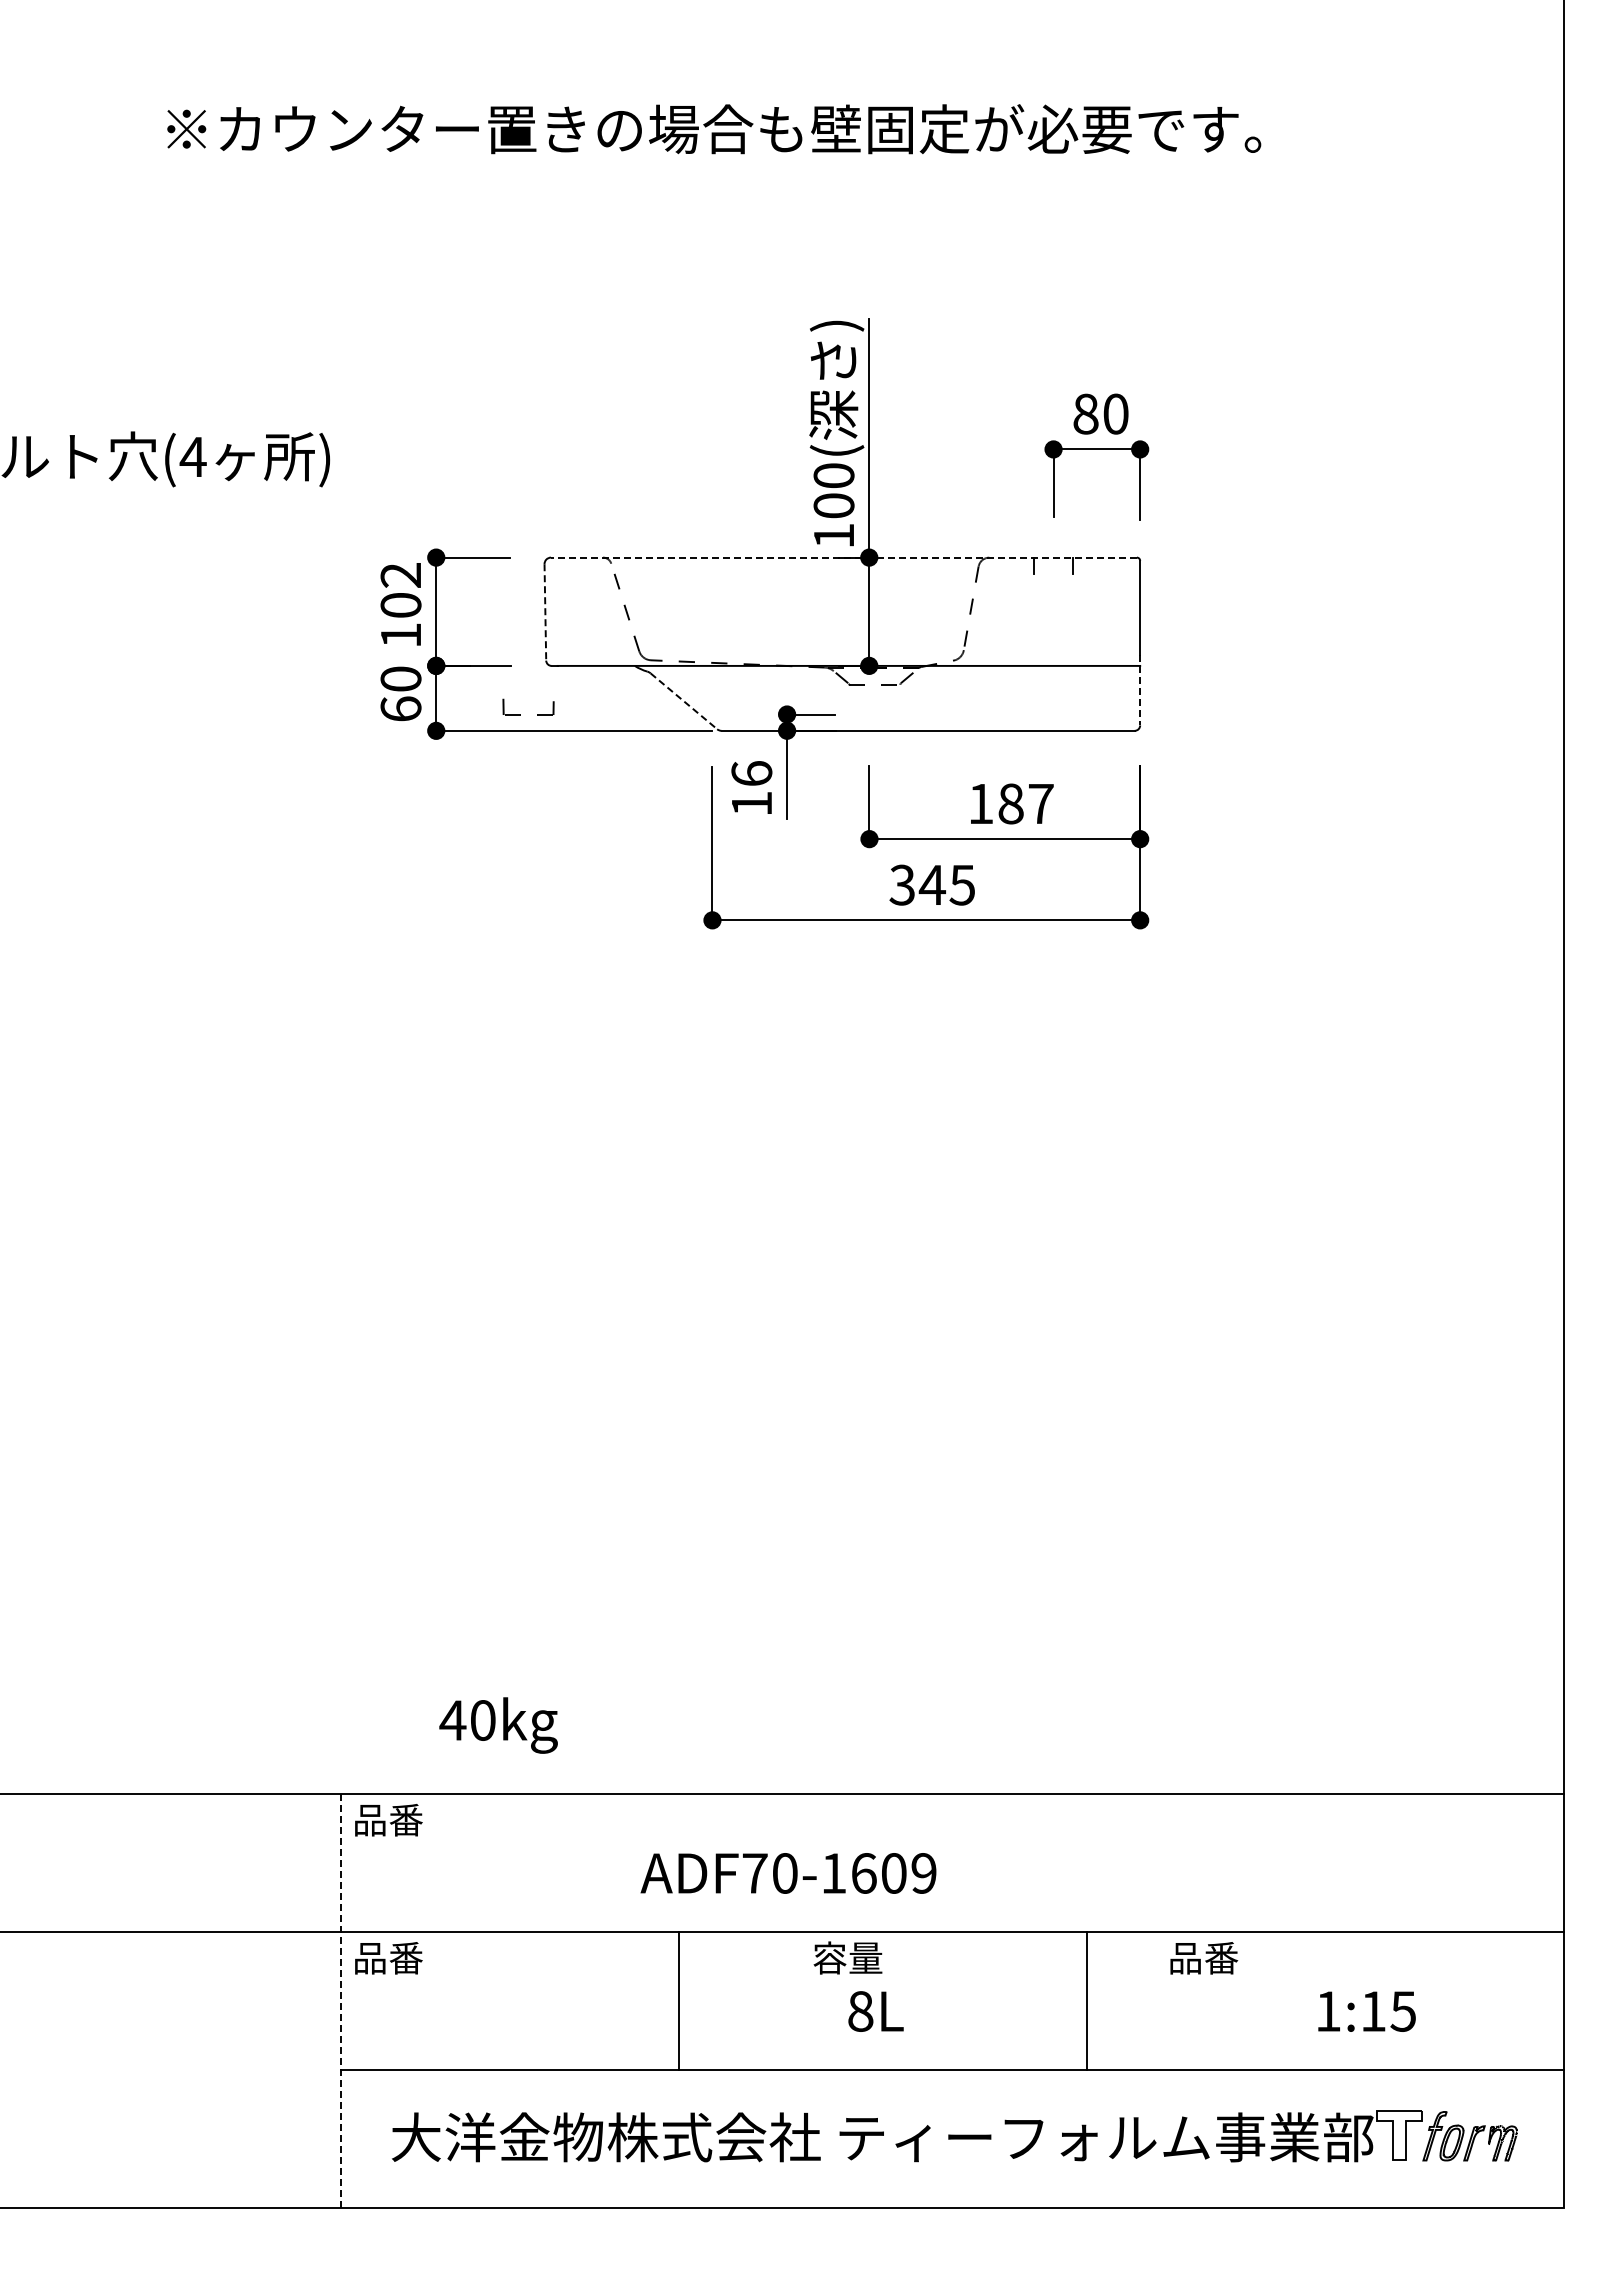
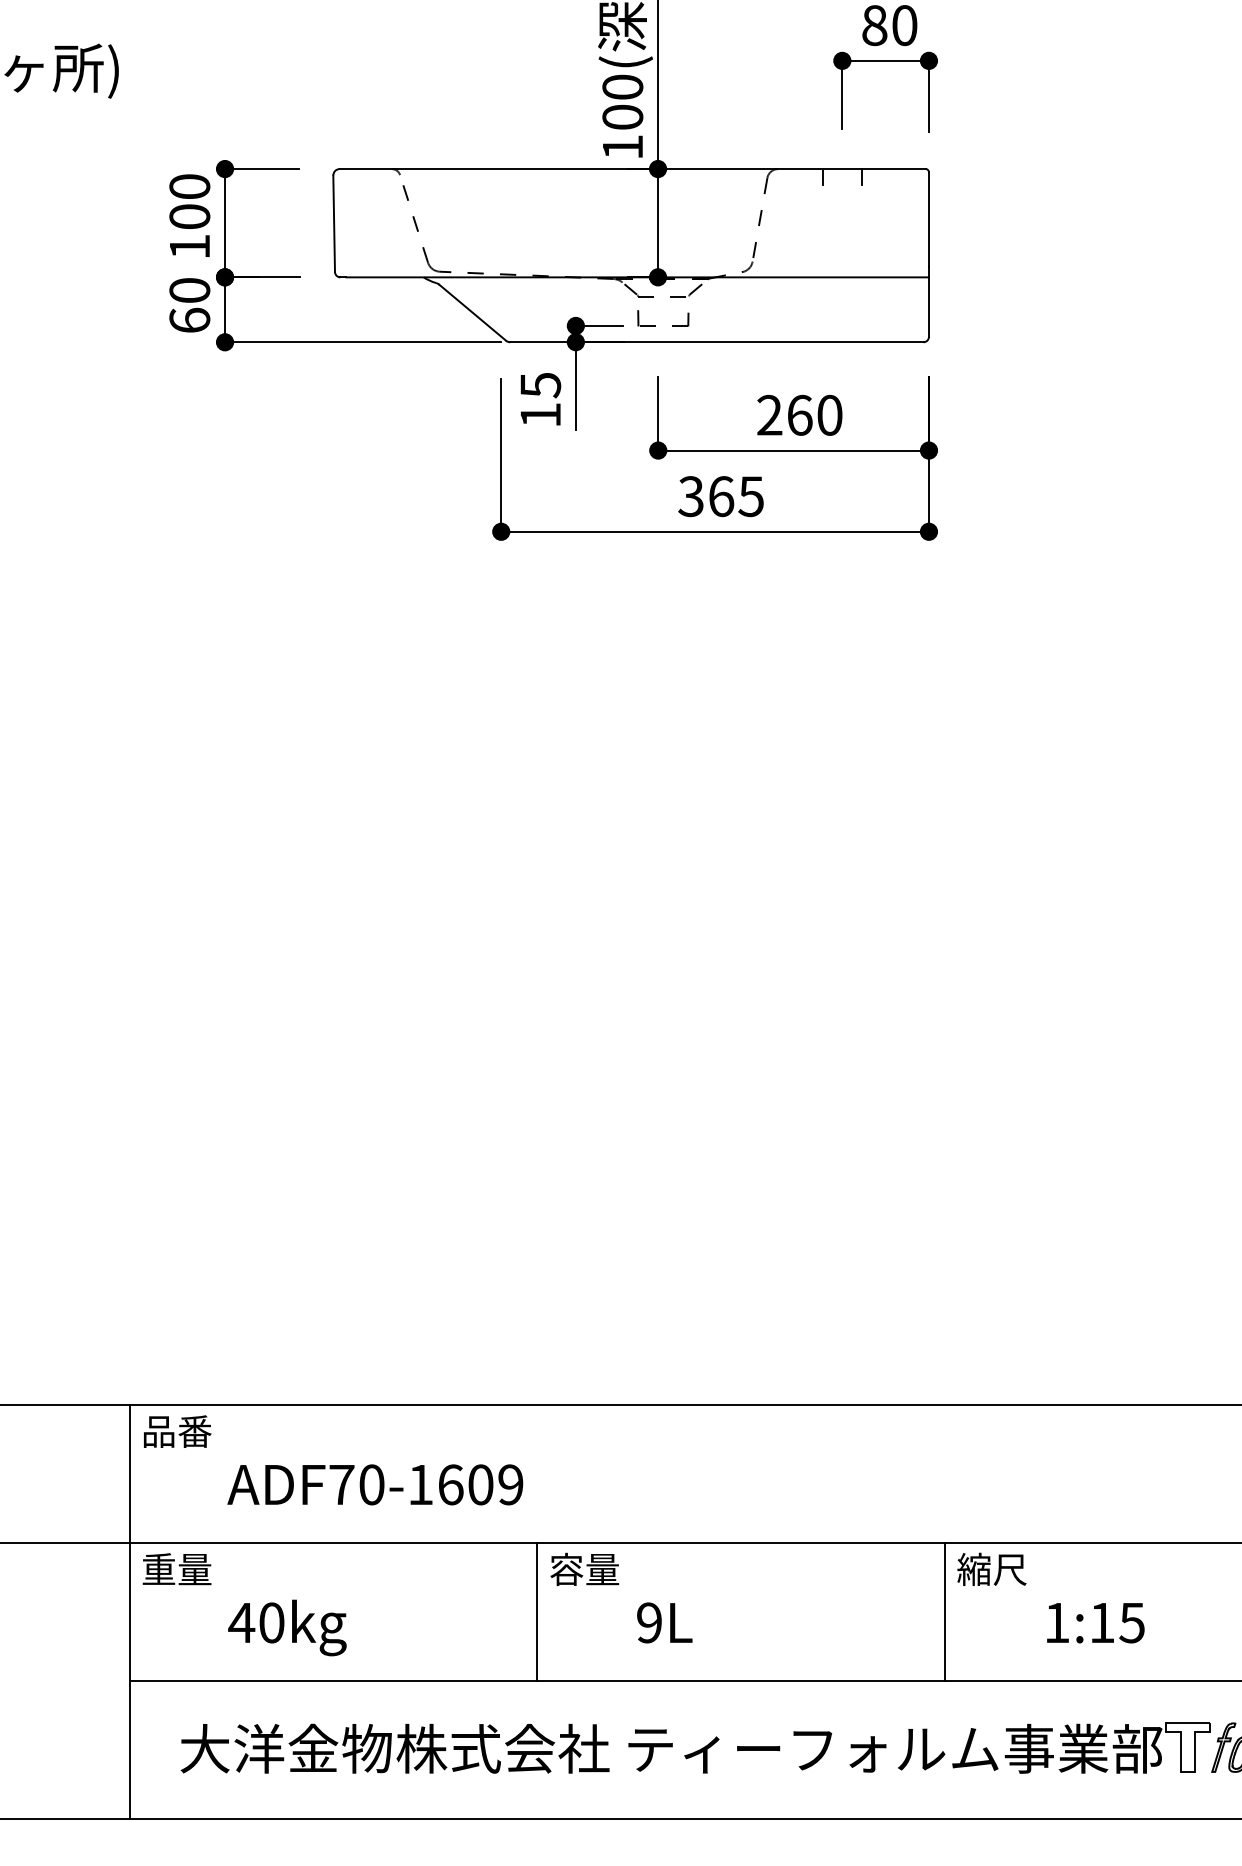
line: (843, 557) -> (632, 168), dashed -> solid
text: (400, 575) -> (189, 186), 102 -> 100
line: (545, 612) -> (334, 223), dashed -> solid
line: (1140, 690) -> (929, 301), dashed -> solid
line: (684, 701) -> (473, 312), dashed -> solid
part: (520, 714) -> (655, 325), moved
text: (751, 773) -> (540, 384), 16 -> 15
text: (1010, 803) -> (799, 414), 187 -> 260
text: (932, 884) -> (721, 495), 345 -> 365
text: (498, 1725) -> (287, 1627), moved
text: (788, 1873) -> (375, 1484), moved
text: (388, 1957) -> (177, 1568), 品番 -> 重量
text: (847, 1957) -> (584, 1568), moved
text: (1203, 1957) -> (992, 1568), 品番 -> 縮尺
line: (340, 2000) -> (129, 1611), dashed -> solid
line: (679, 2000) -> (537, 1611), moved
line: (1087, 2000) -> (945, 1611), moved
text: (860, 2011) -> (649, 1622), 8L -> 9L
text: (1366, 2011) -> (1095, 1622), moved

